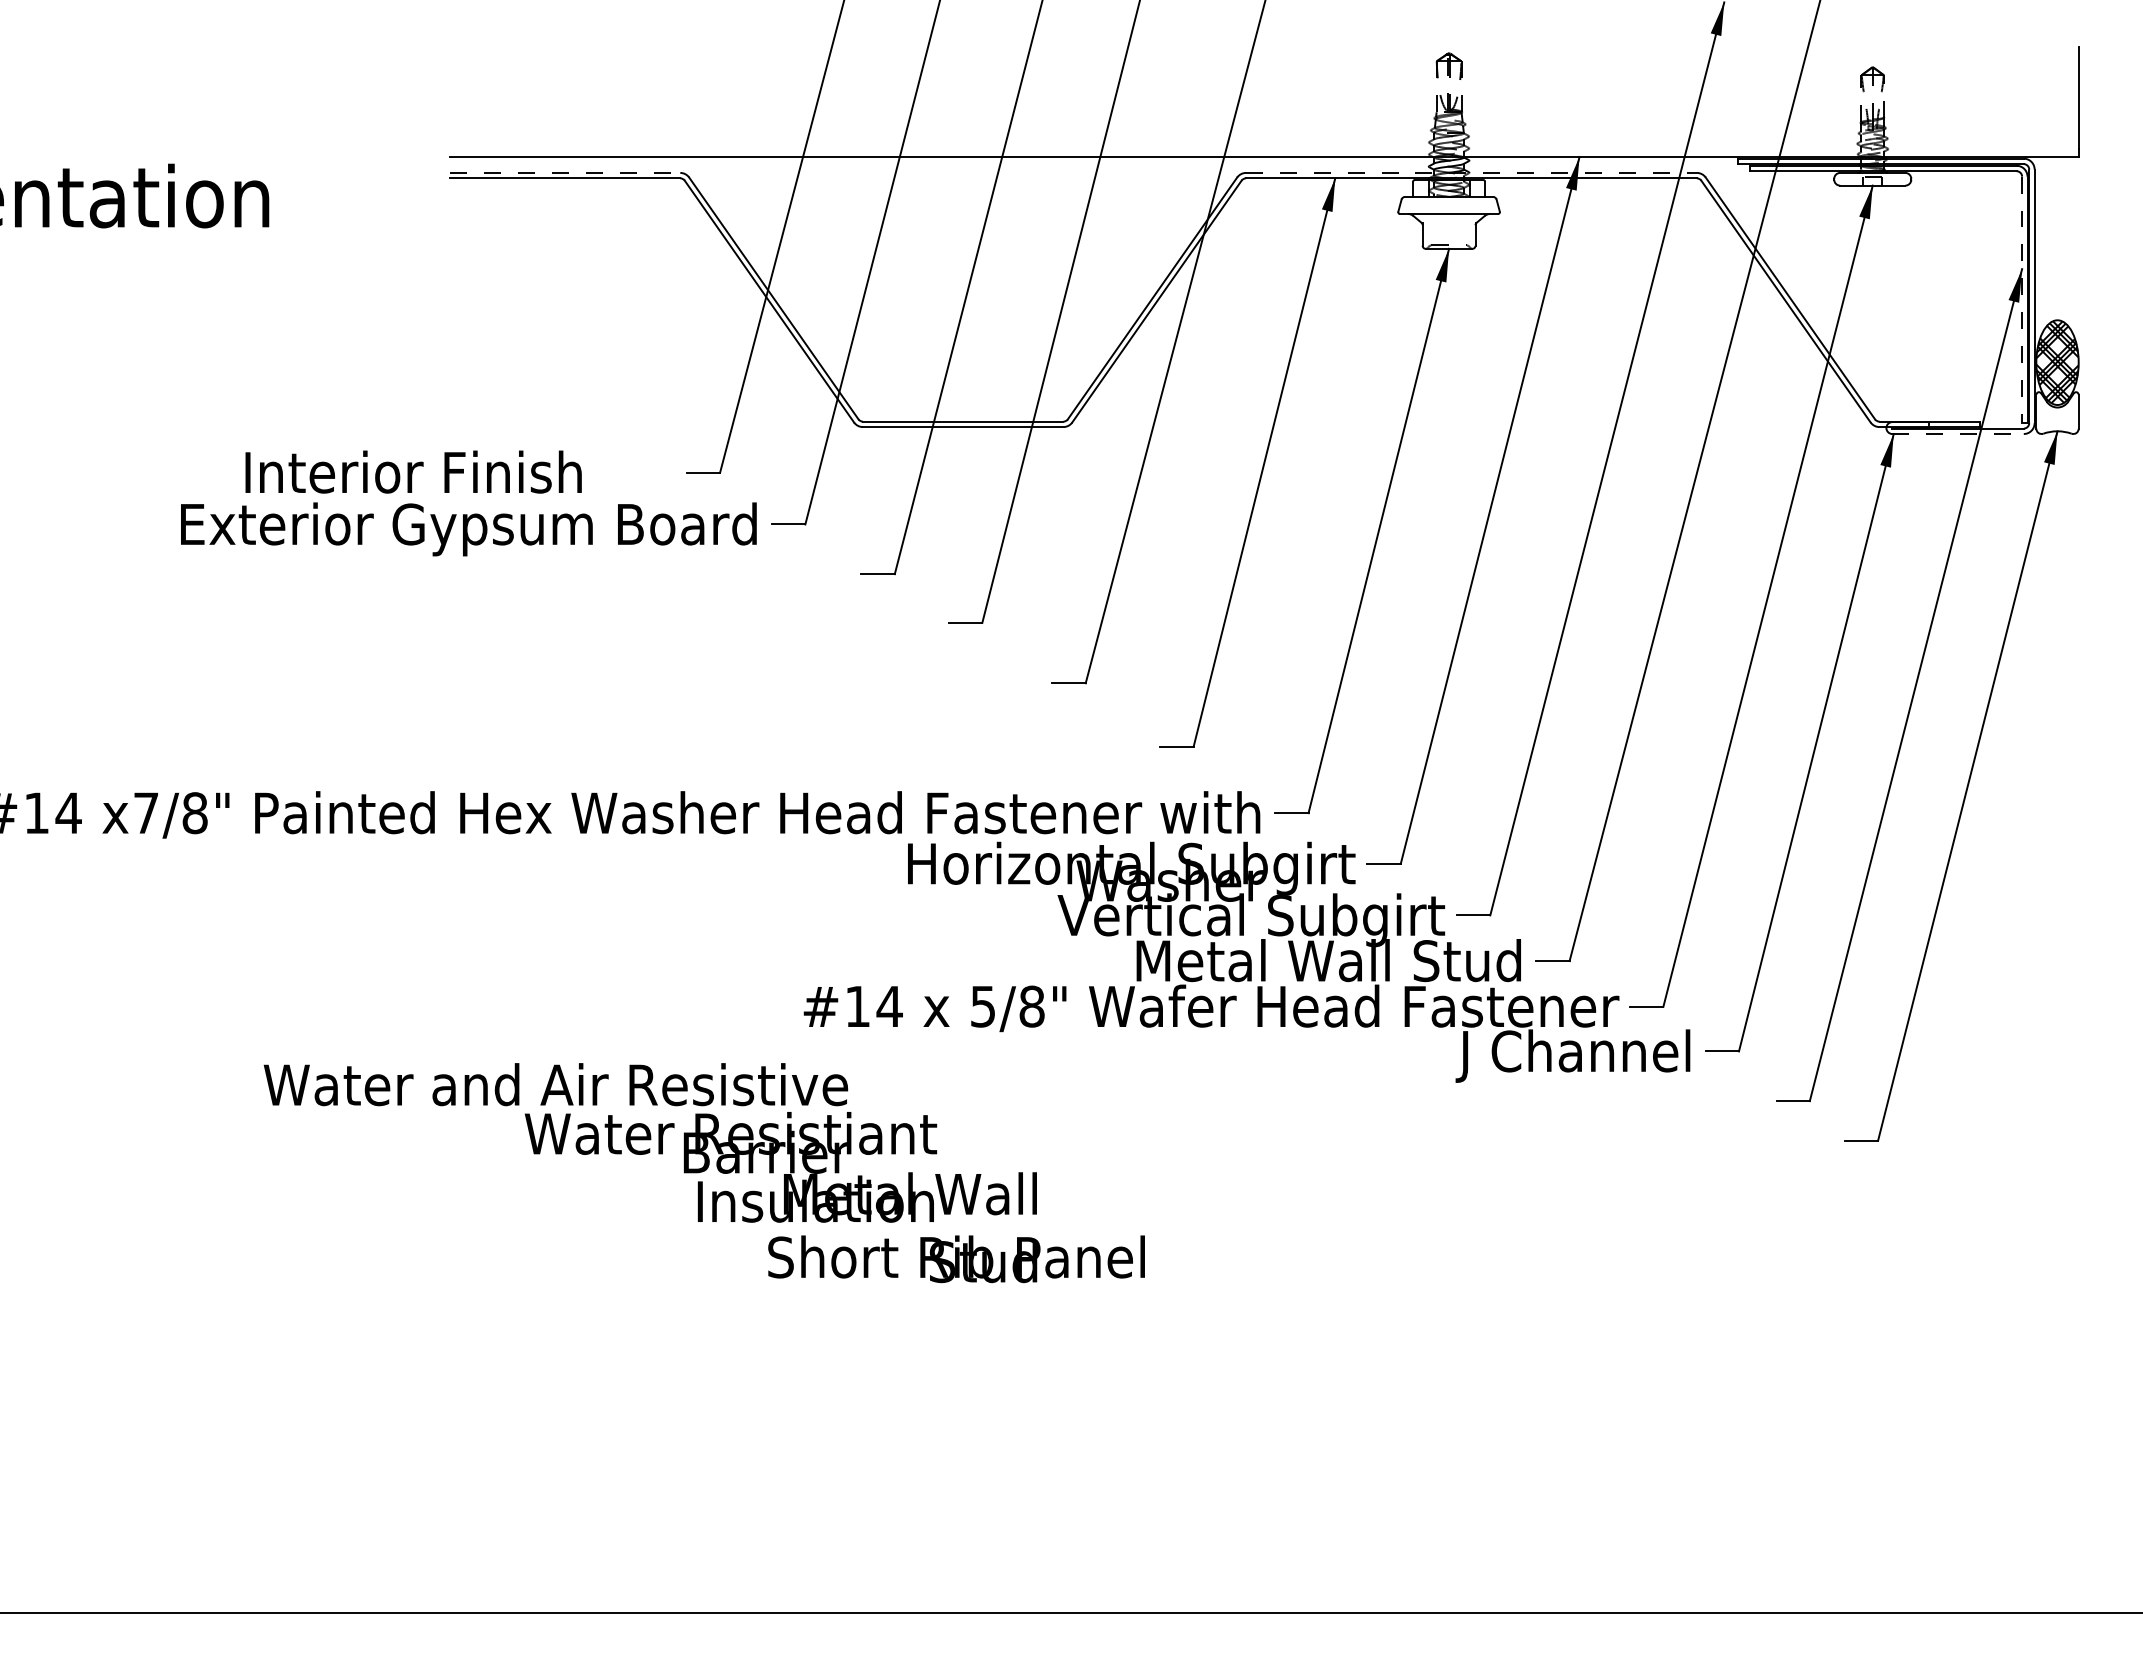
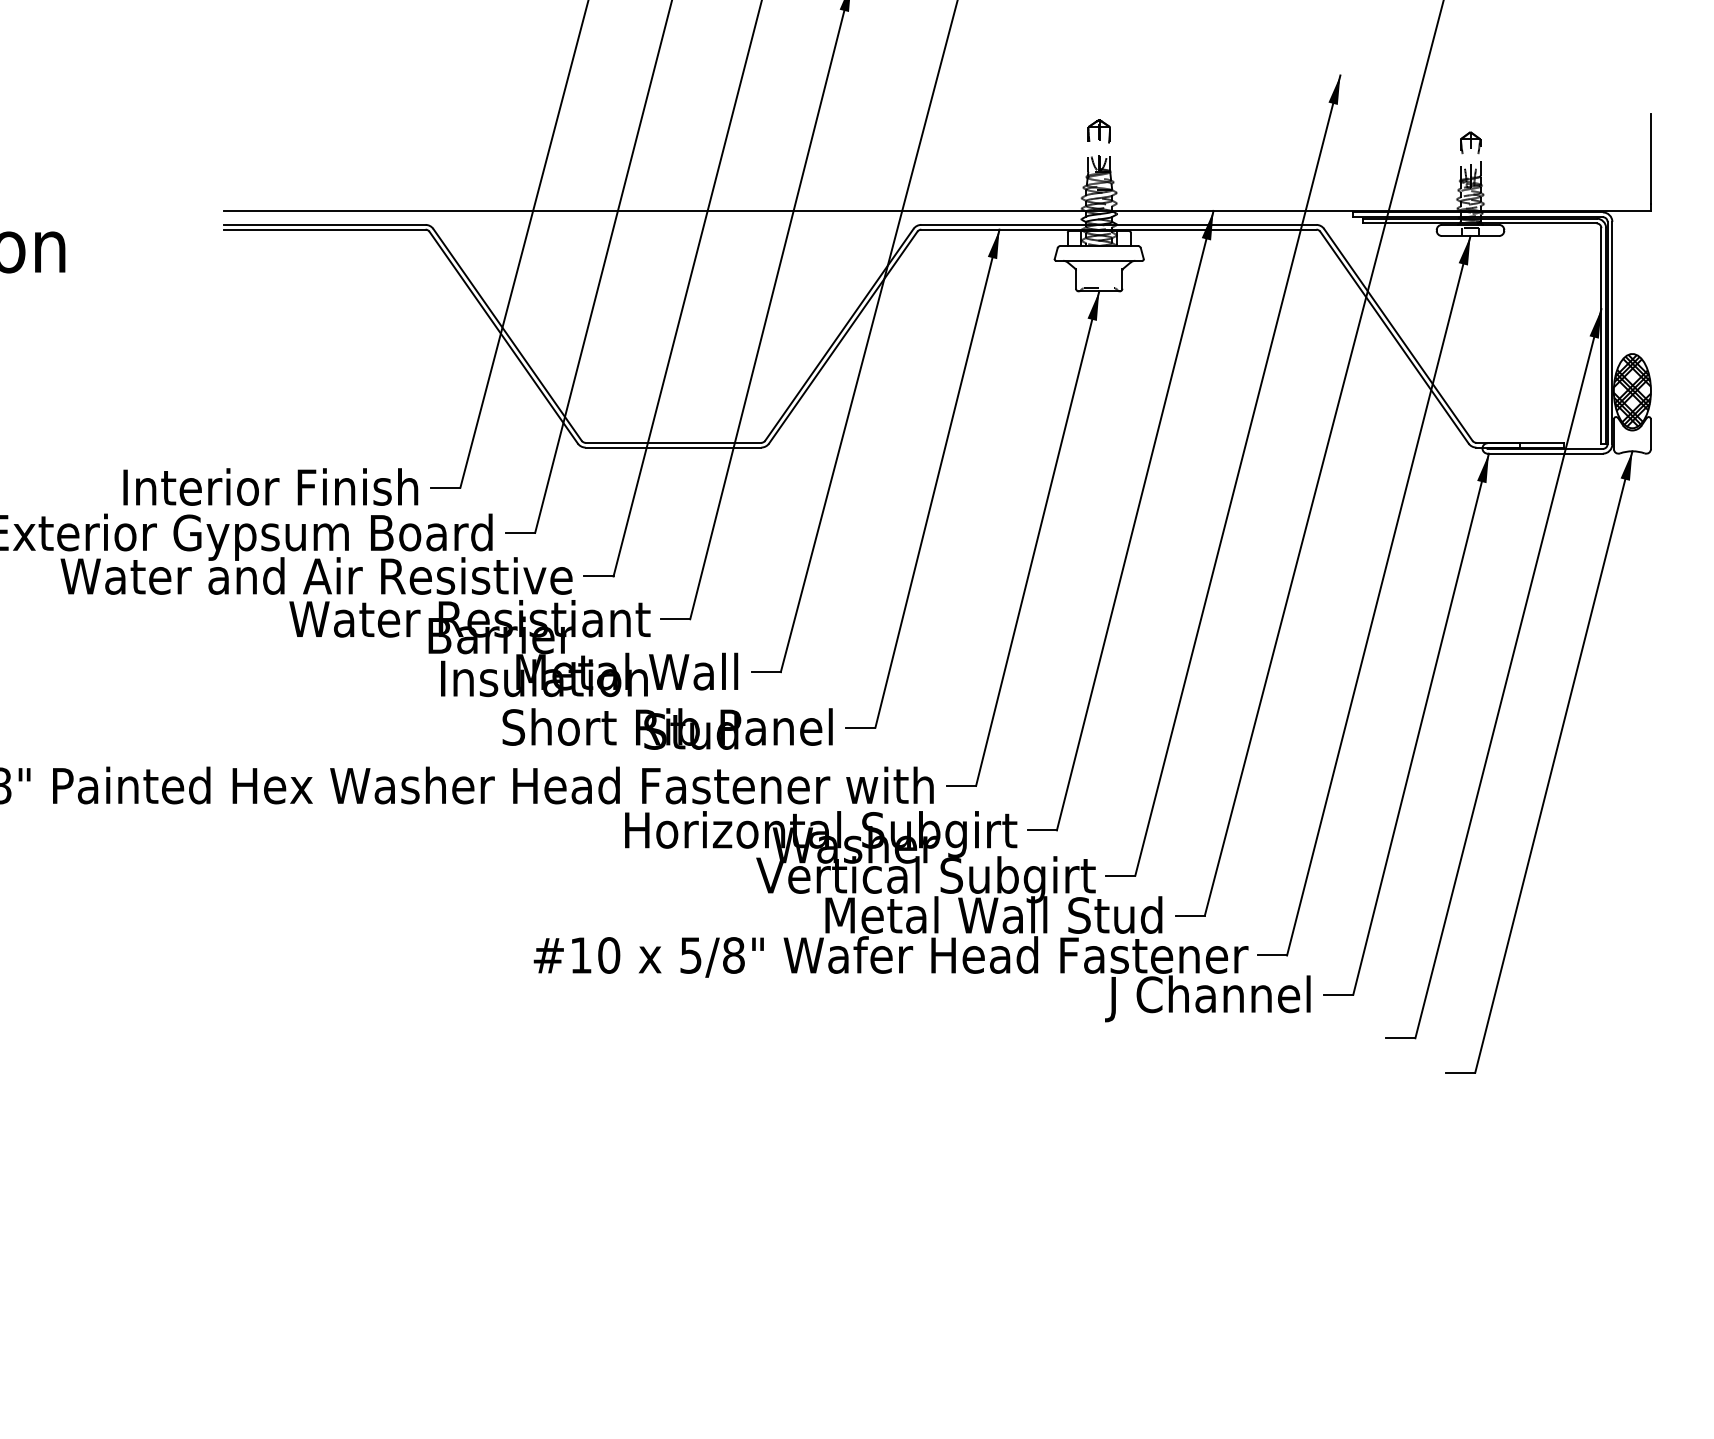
line: (565, 172) -> (324, 224), dashed -> solid
line: (1471, 172) -> (1118, 224), dashed -> solid
line: (2022, 300) -> (1601, 336), dashed -> solid
line: (1958, 434) -> (1545, 454), dashed -> solid
text: (413, 471) -> (270, 486), moved
text: (889, 1006) -> (608, 955), #14 -> #10
text: (703, 1173) -> (445, 653), moved

